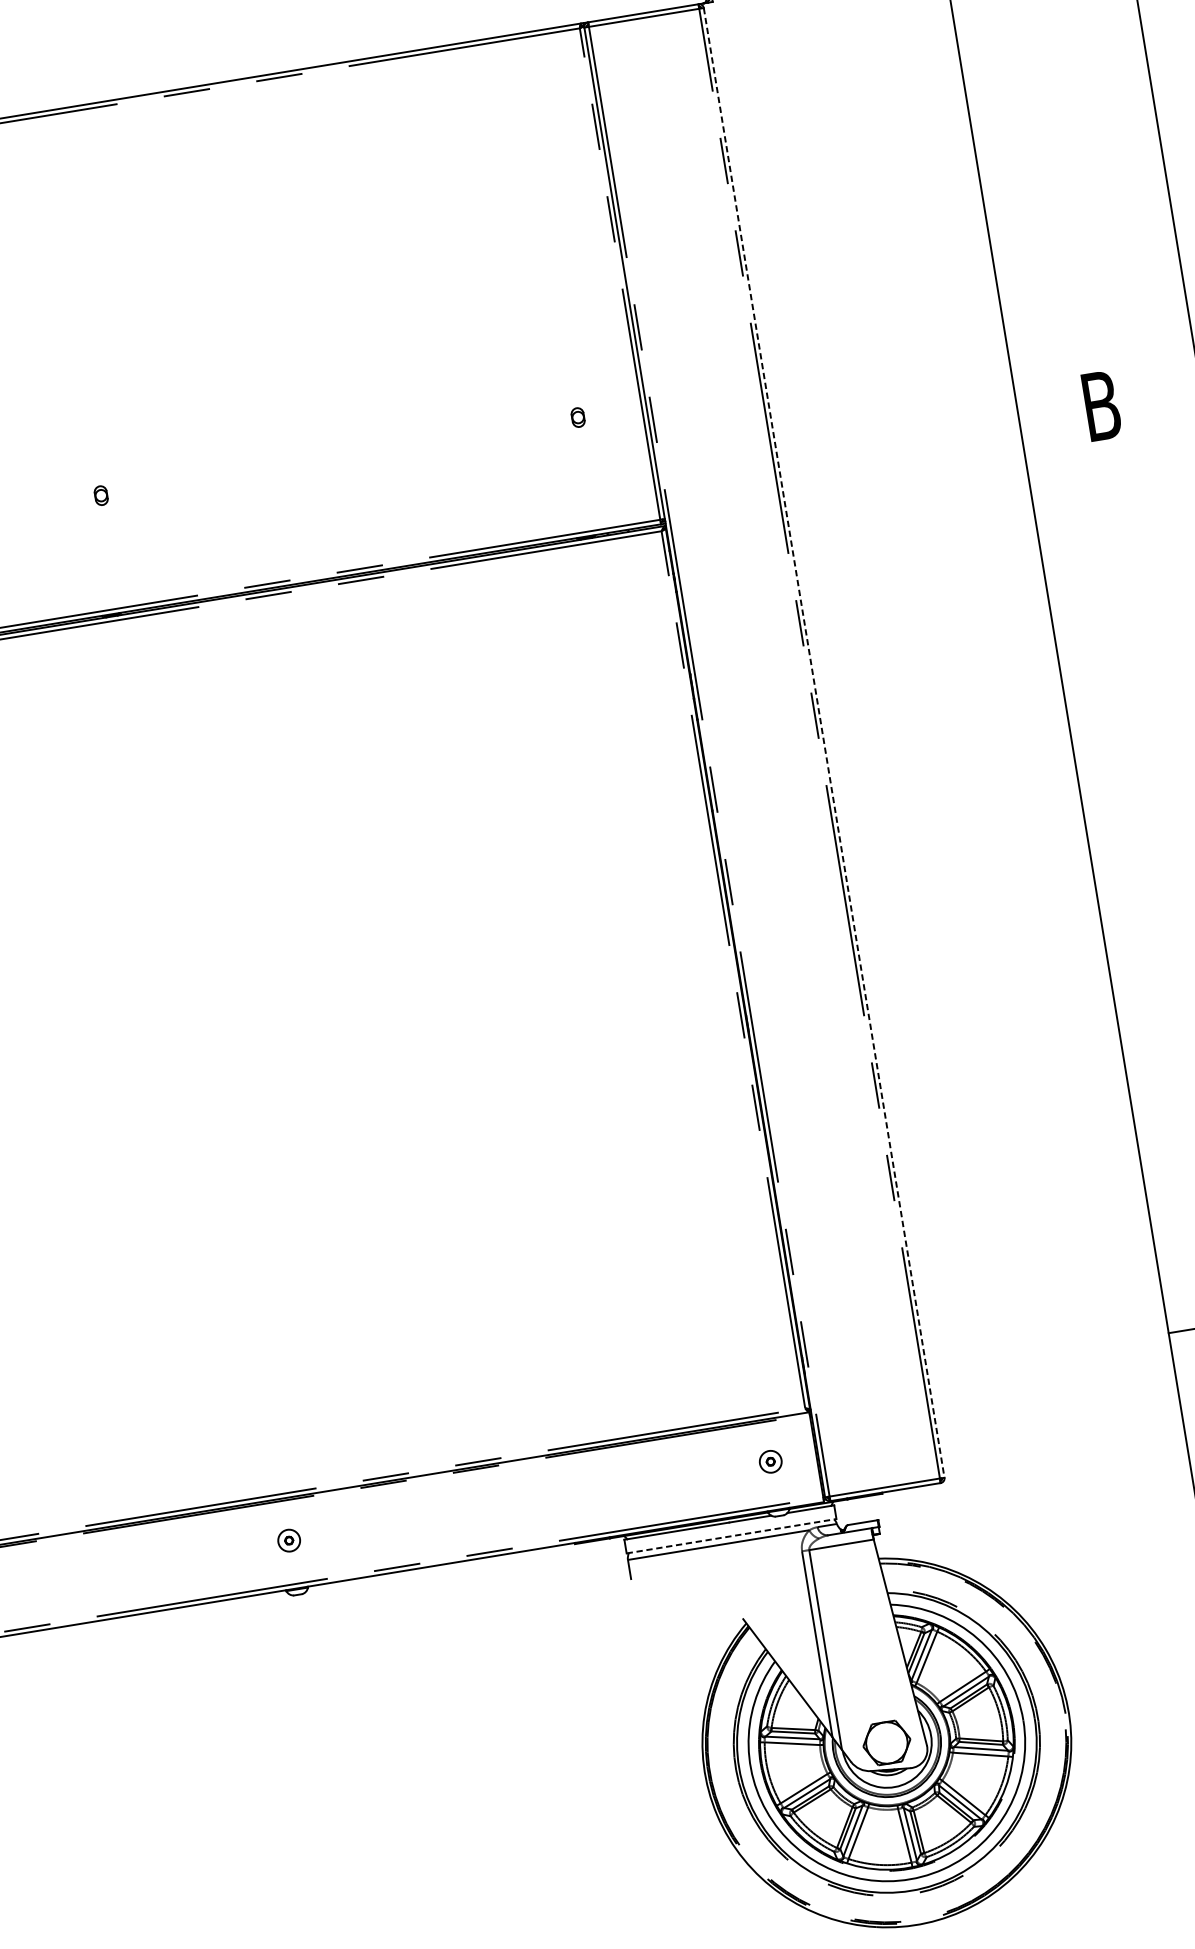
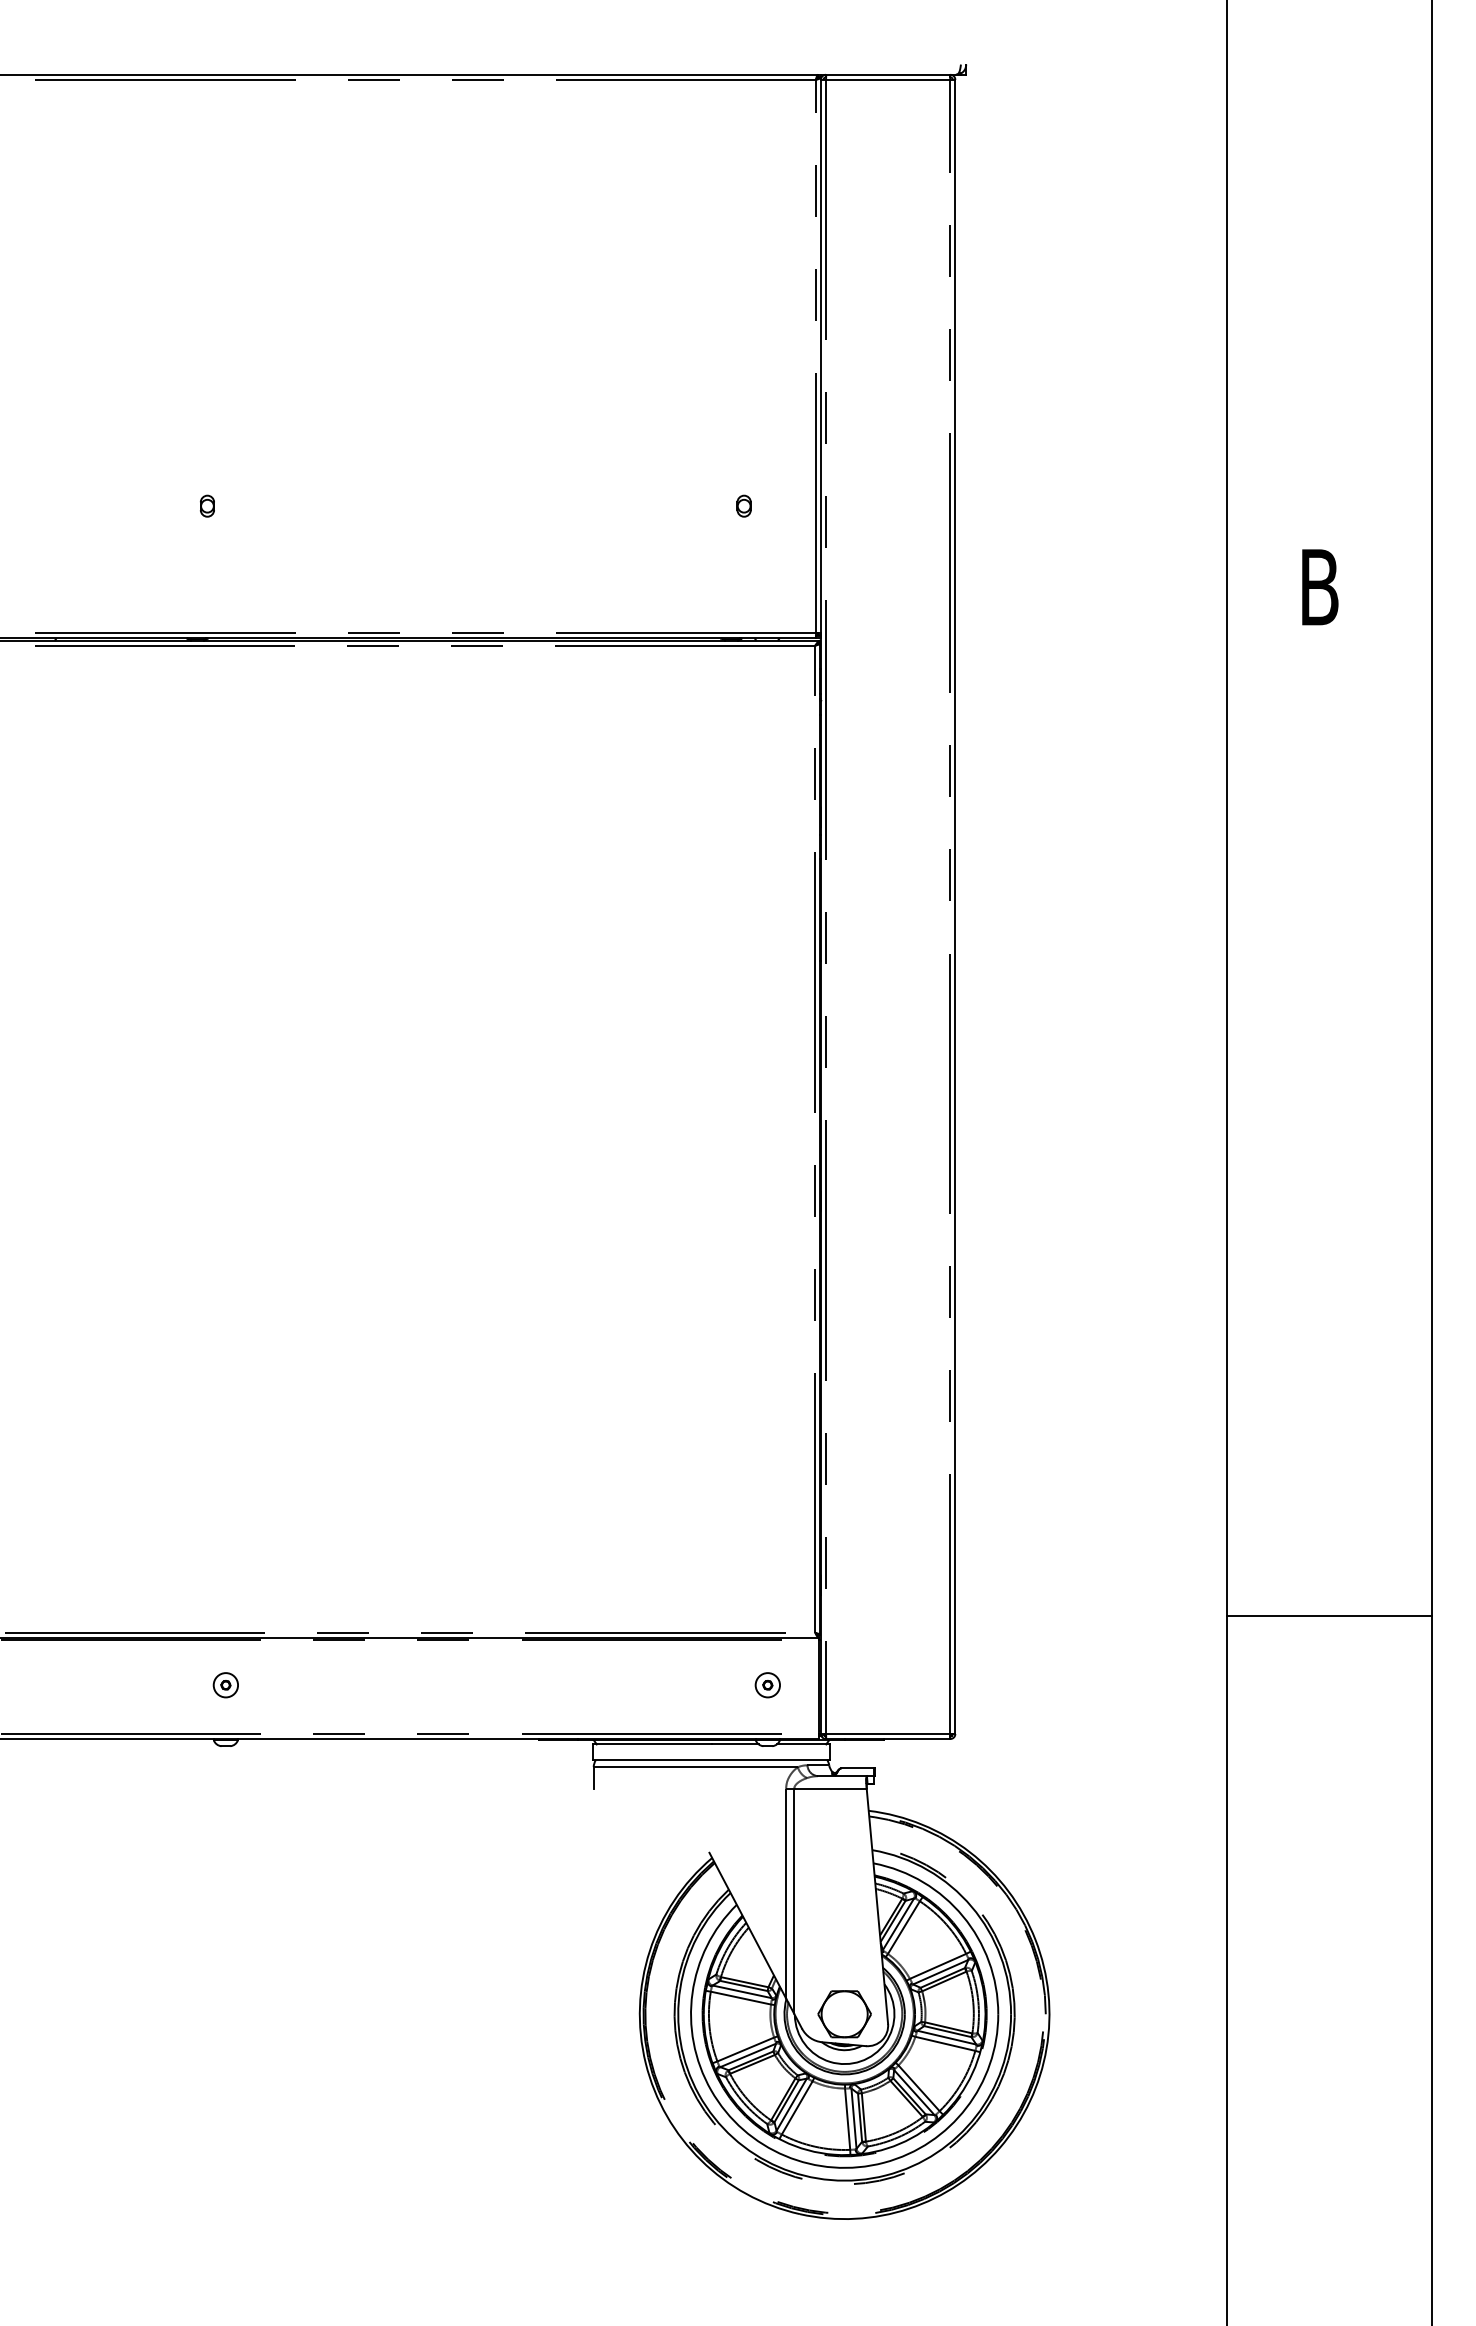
line: (824, 742) -> (955, 906), dashed -> solid
line: (732, 1535) -> (712, 1759), dashed -> solid

